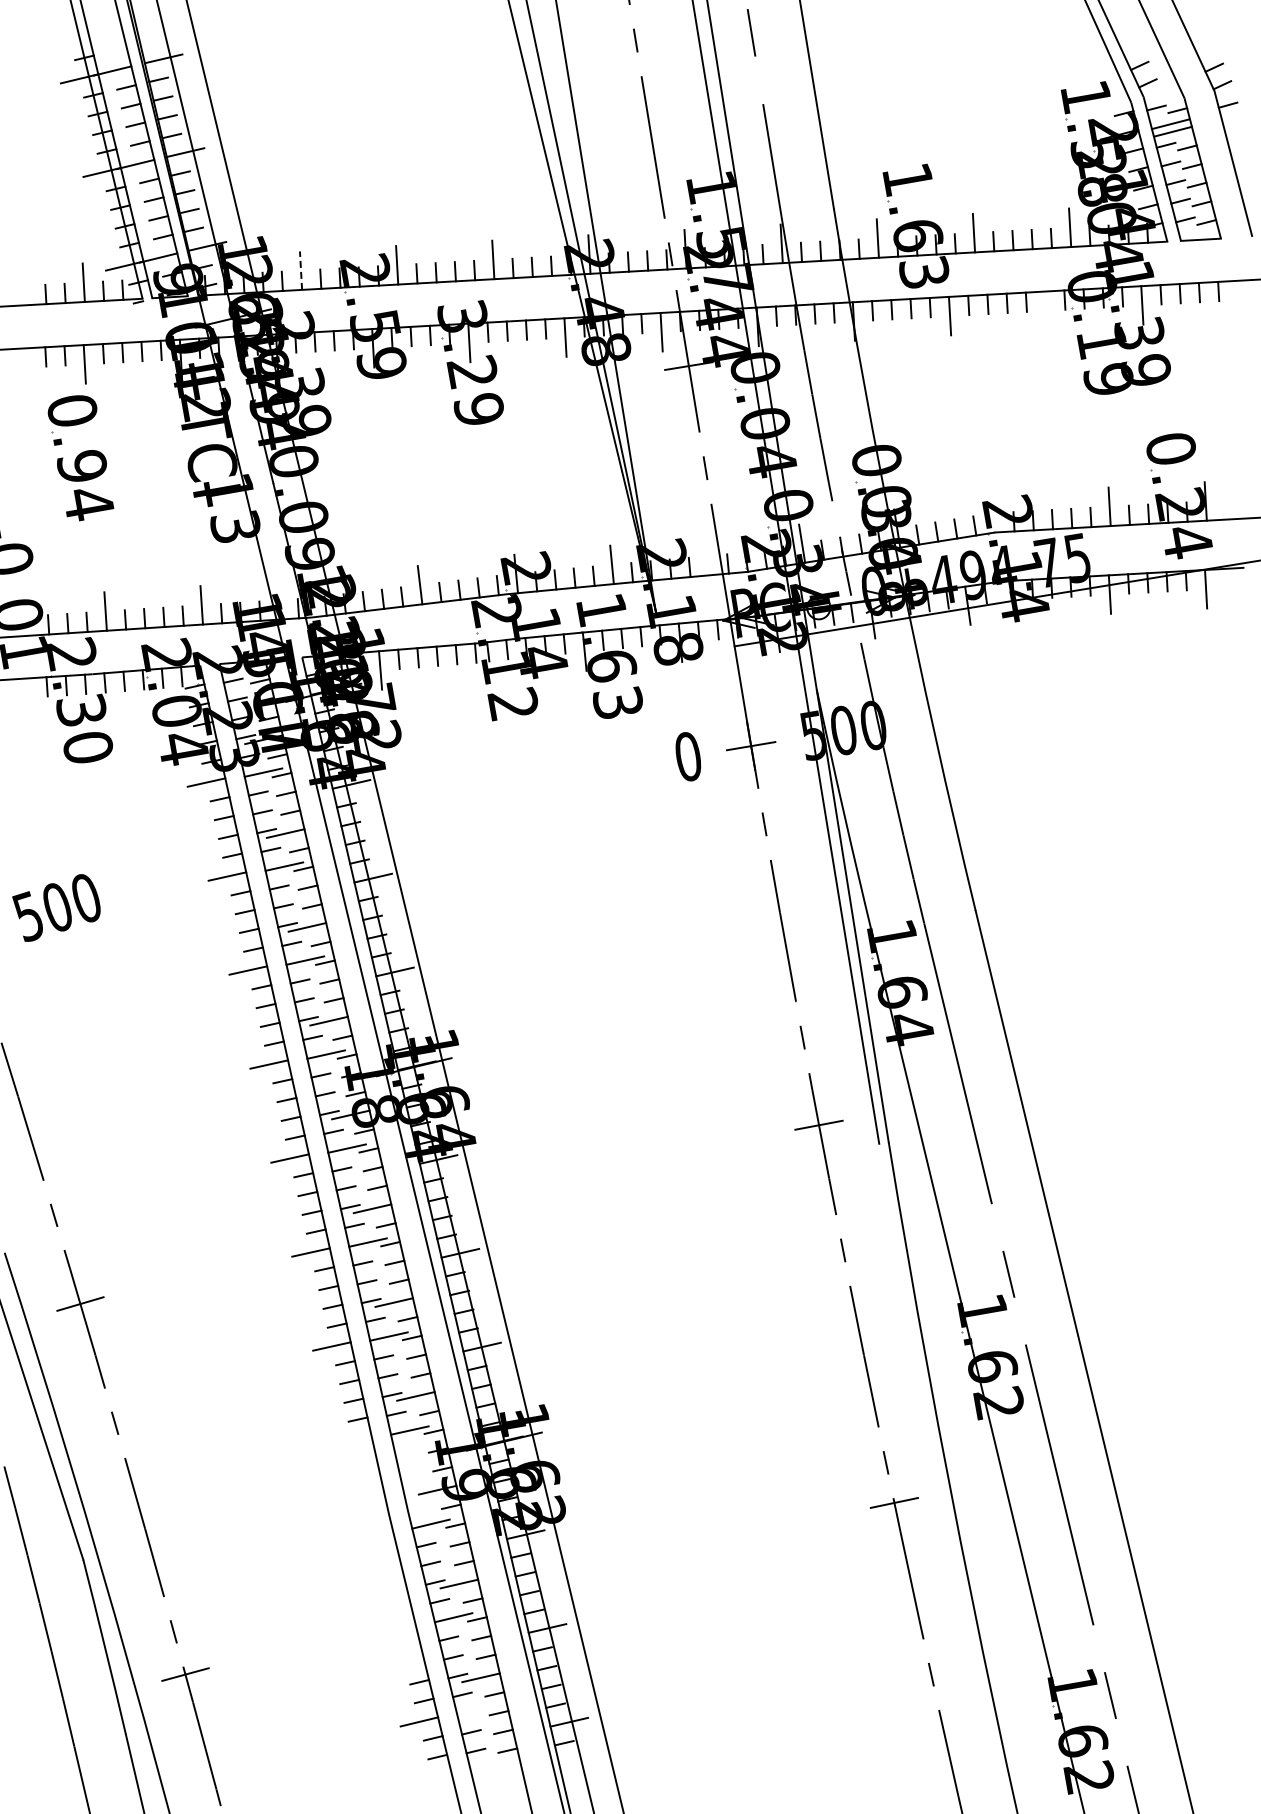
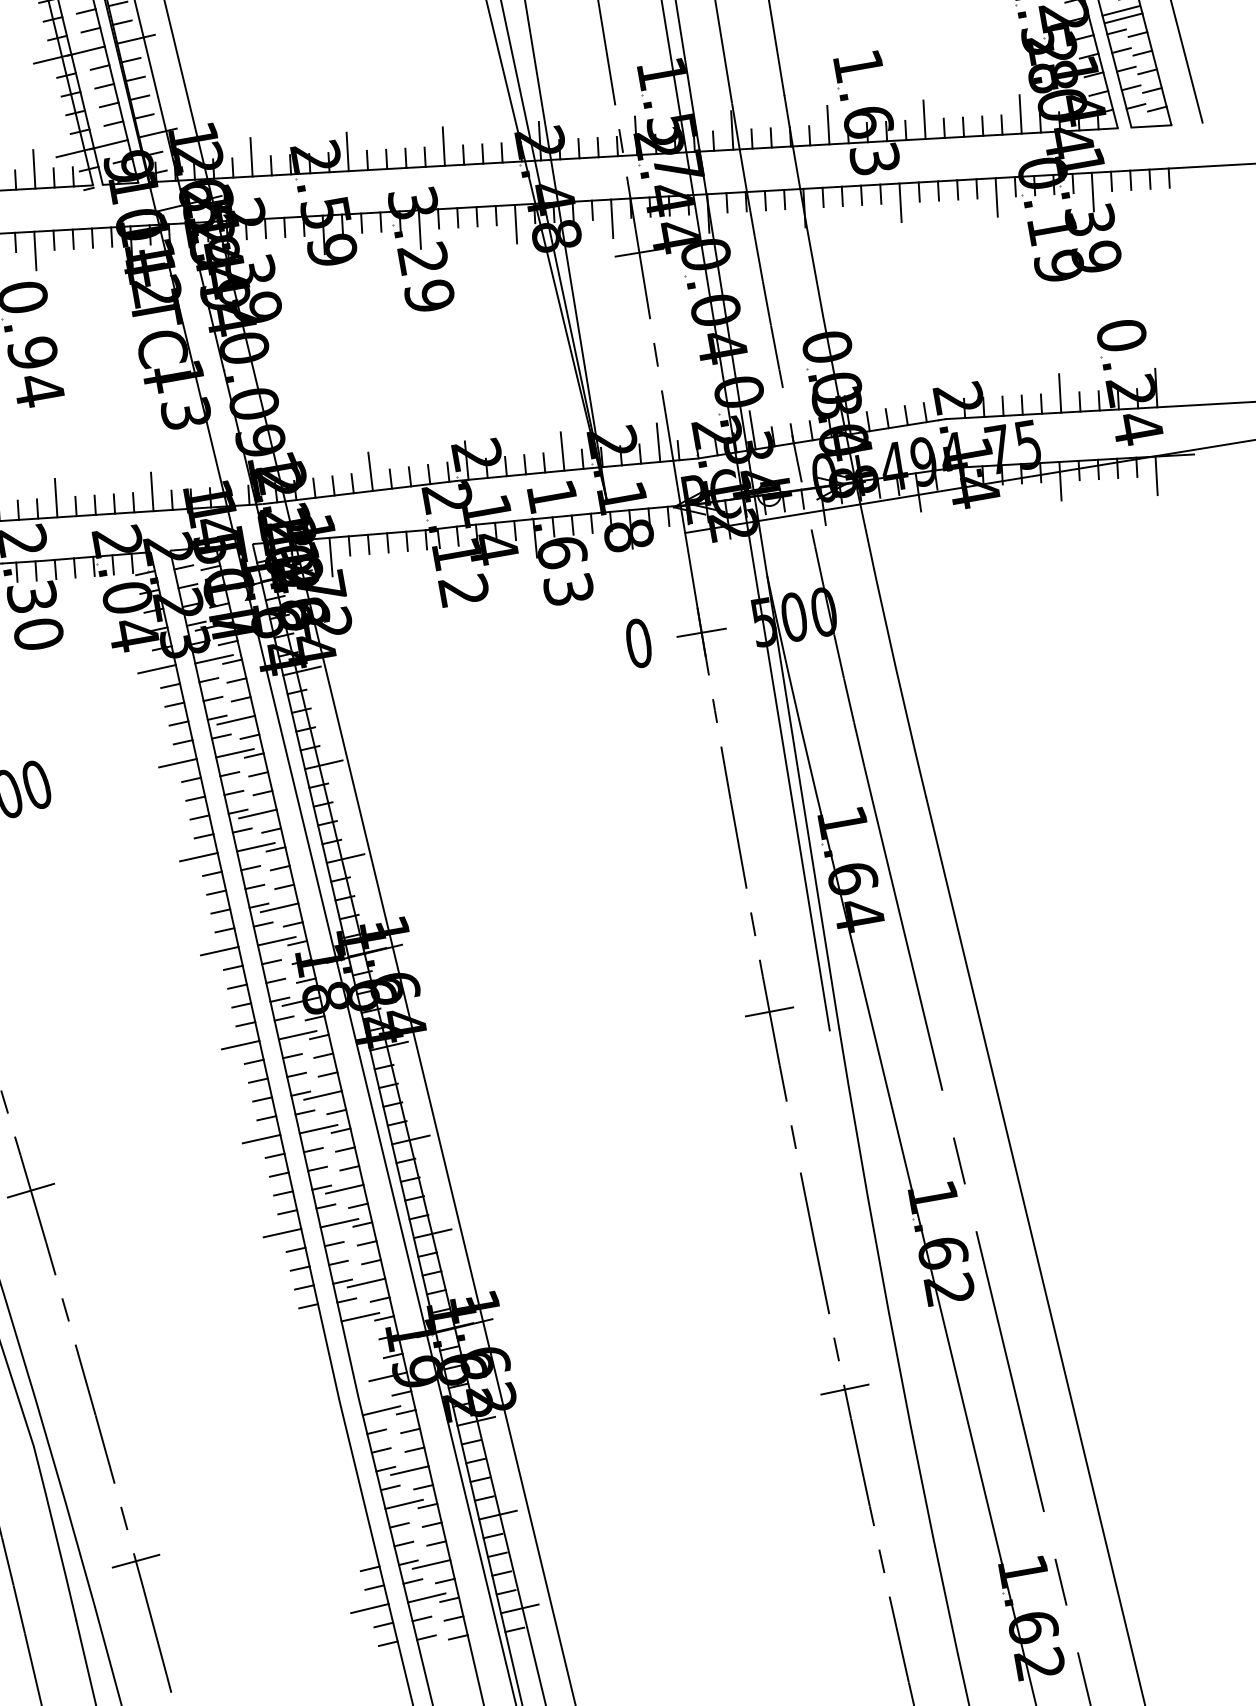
line: (301, 270) -> (252, 157), dashed -> solid
line: (1046, 310) -> (997, 197), added
line: (707, 555) -> (658, 442), added
line: (475, 1710) -> (426, 1597), added

